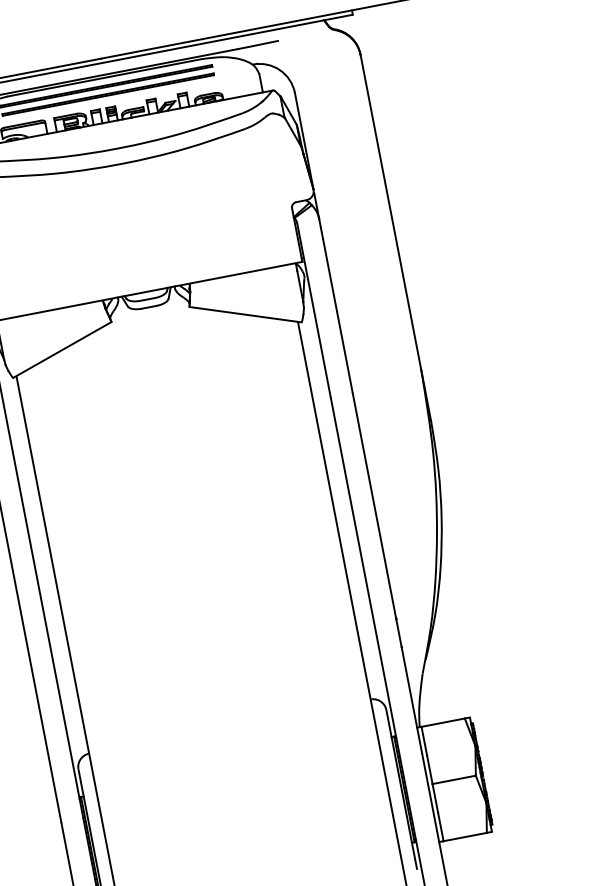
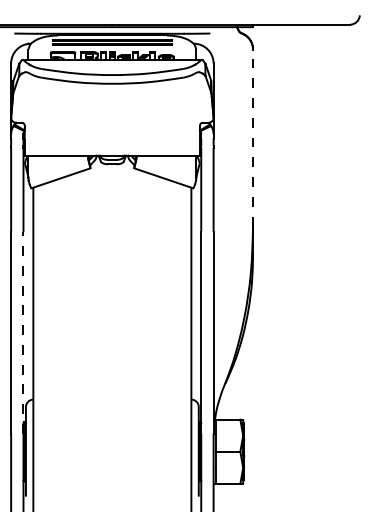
line: (391, 211) -> (253, 137), solid -> dashed
line: (48, 639) -> (23, 333), solid -> dashed

